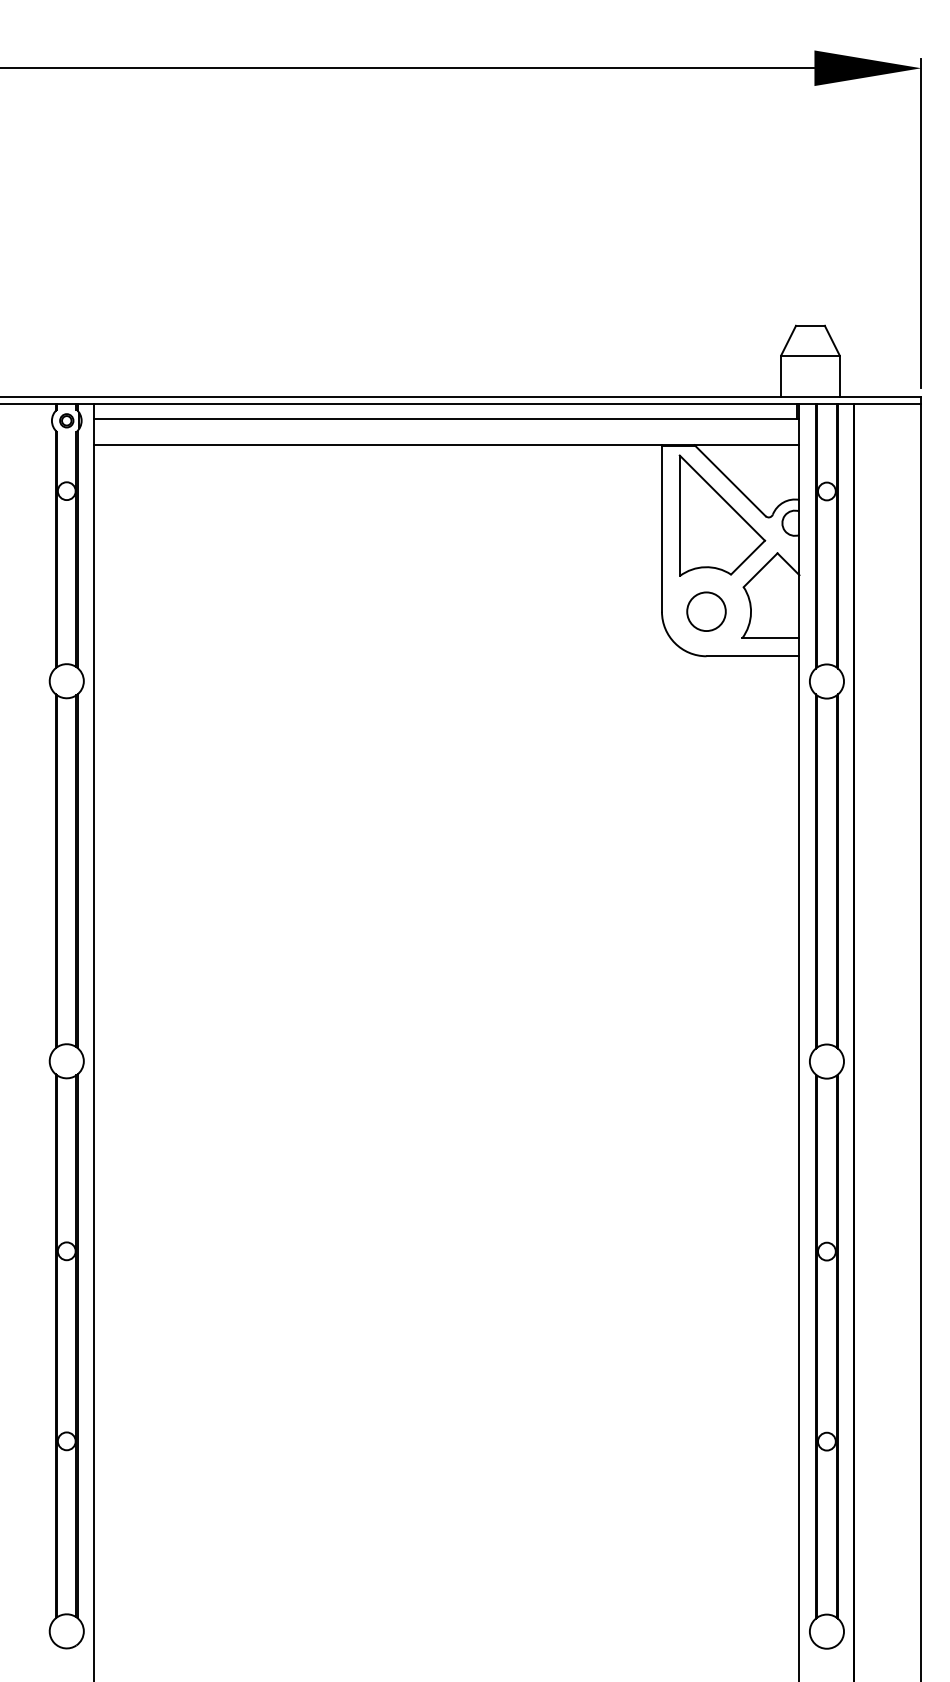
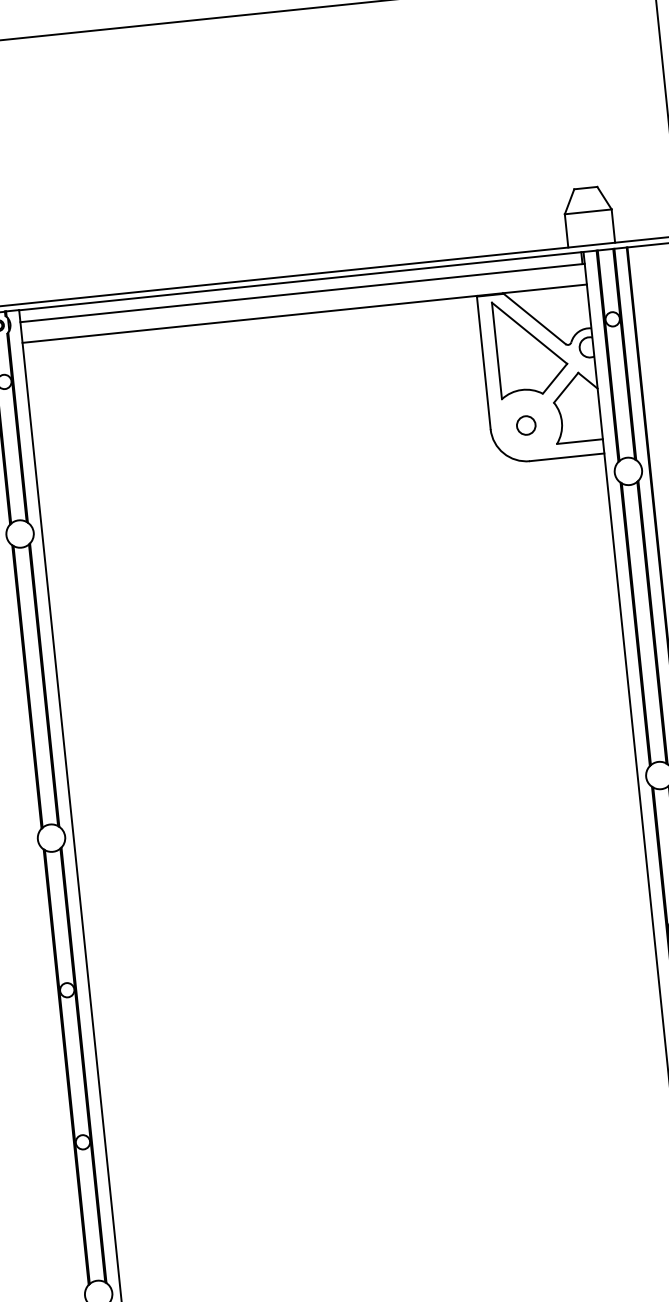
circle: (706, 611) -> (526, 425), size x0.6

